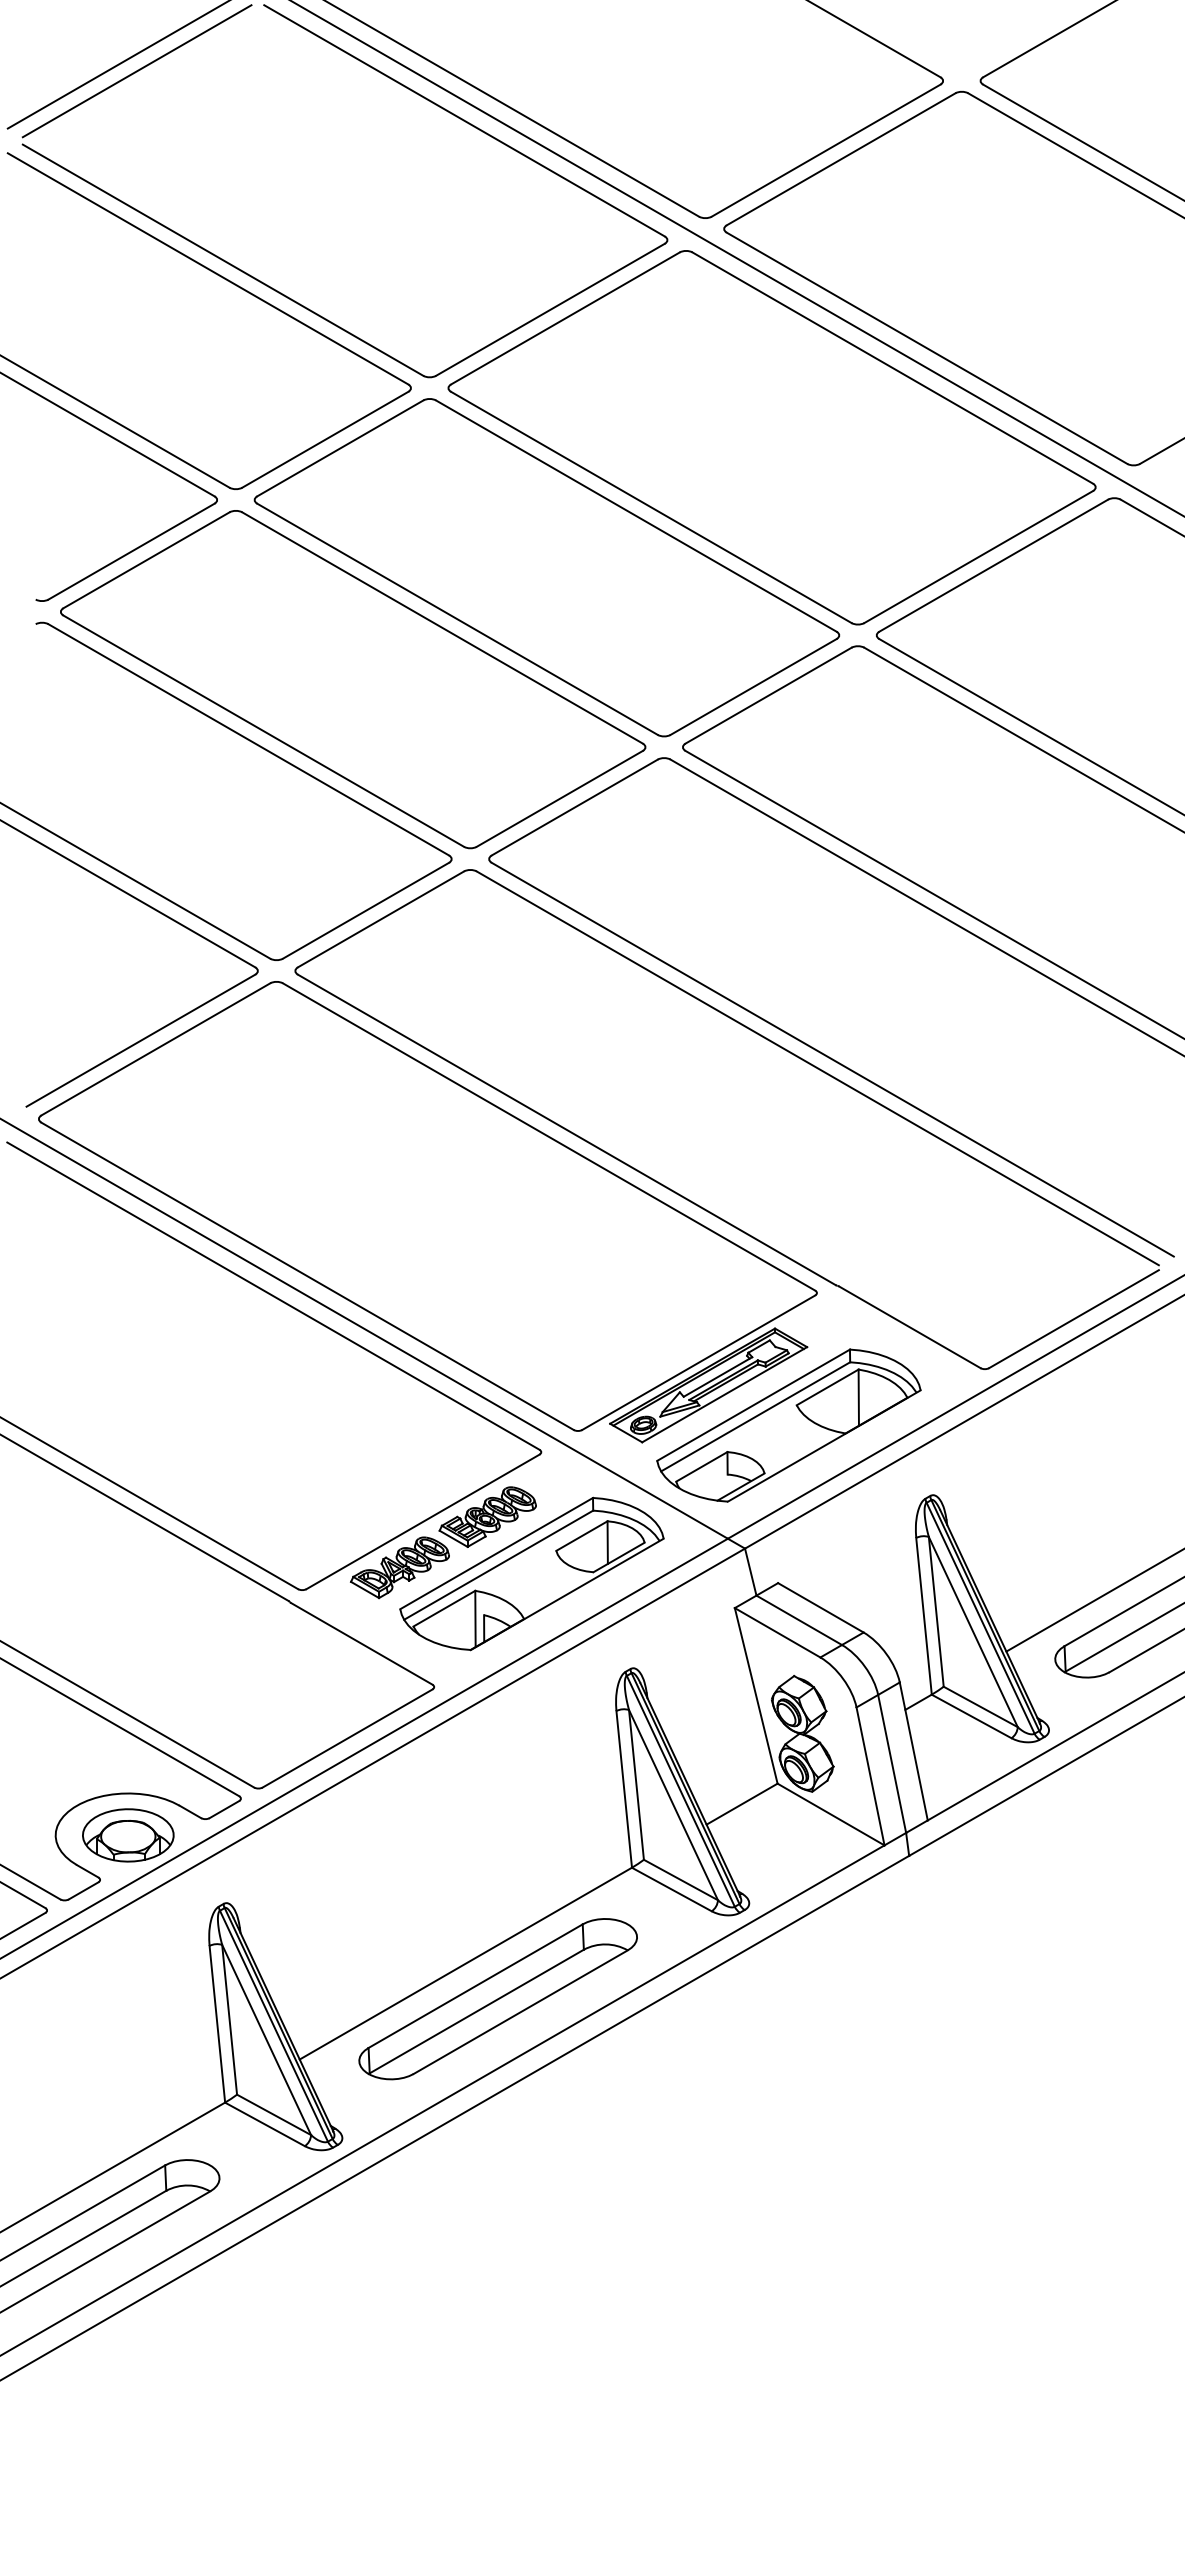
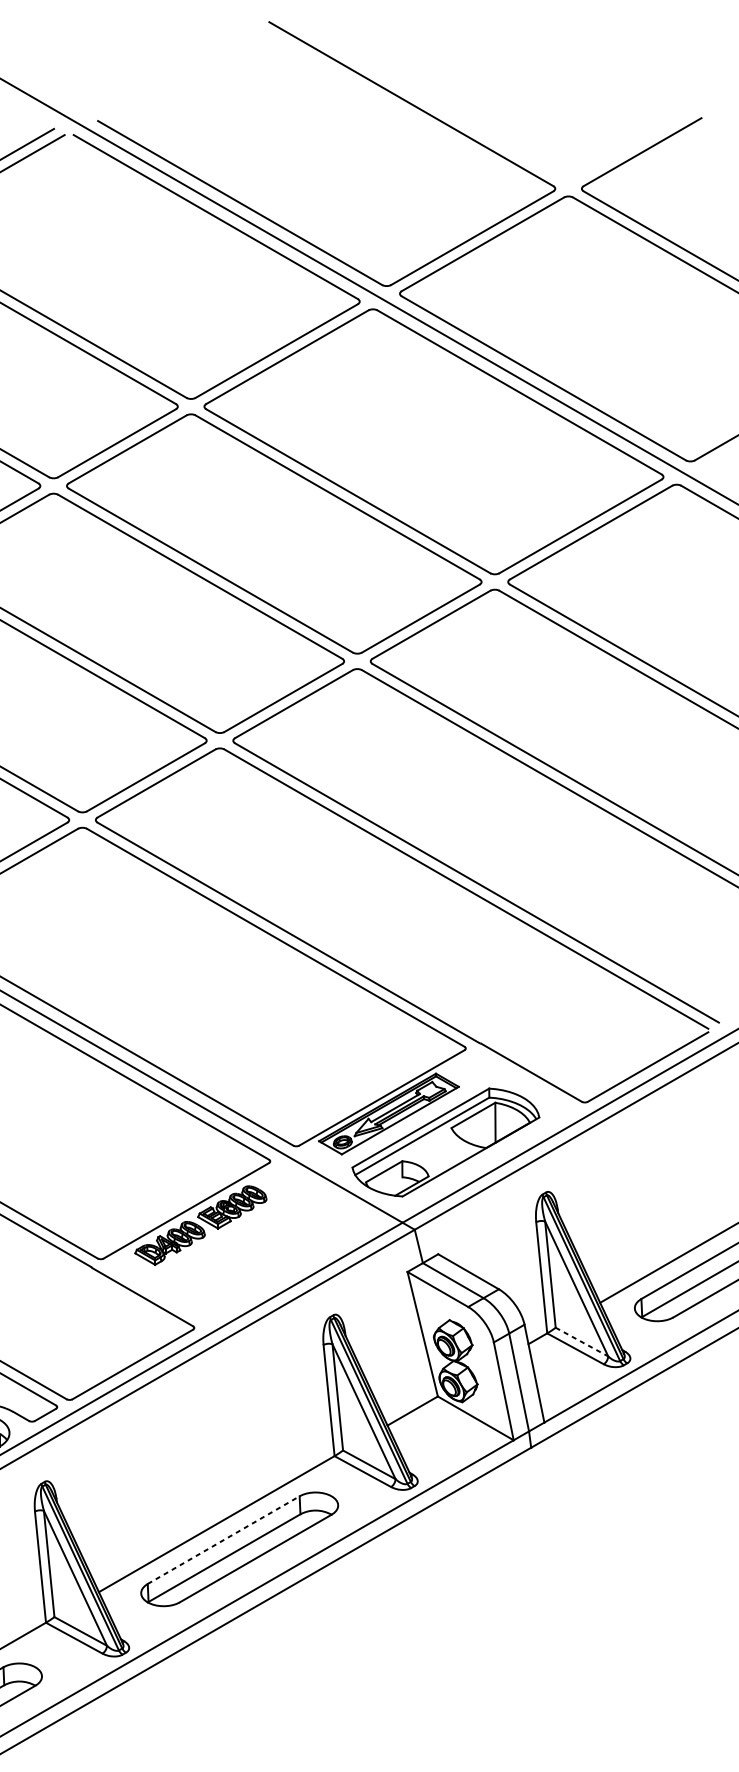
part: (531, 1573) -> (263, 1247), removed
line: (981, 1707) -> (582, 1342), solid -> dashed
line: (475, 1986) -> (223, 1540), solid -> dashed

